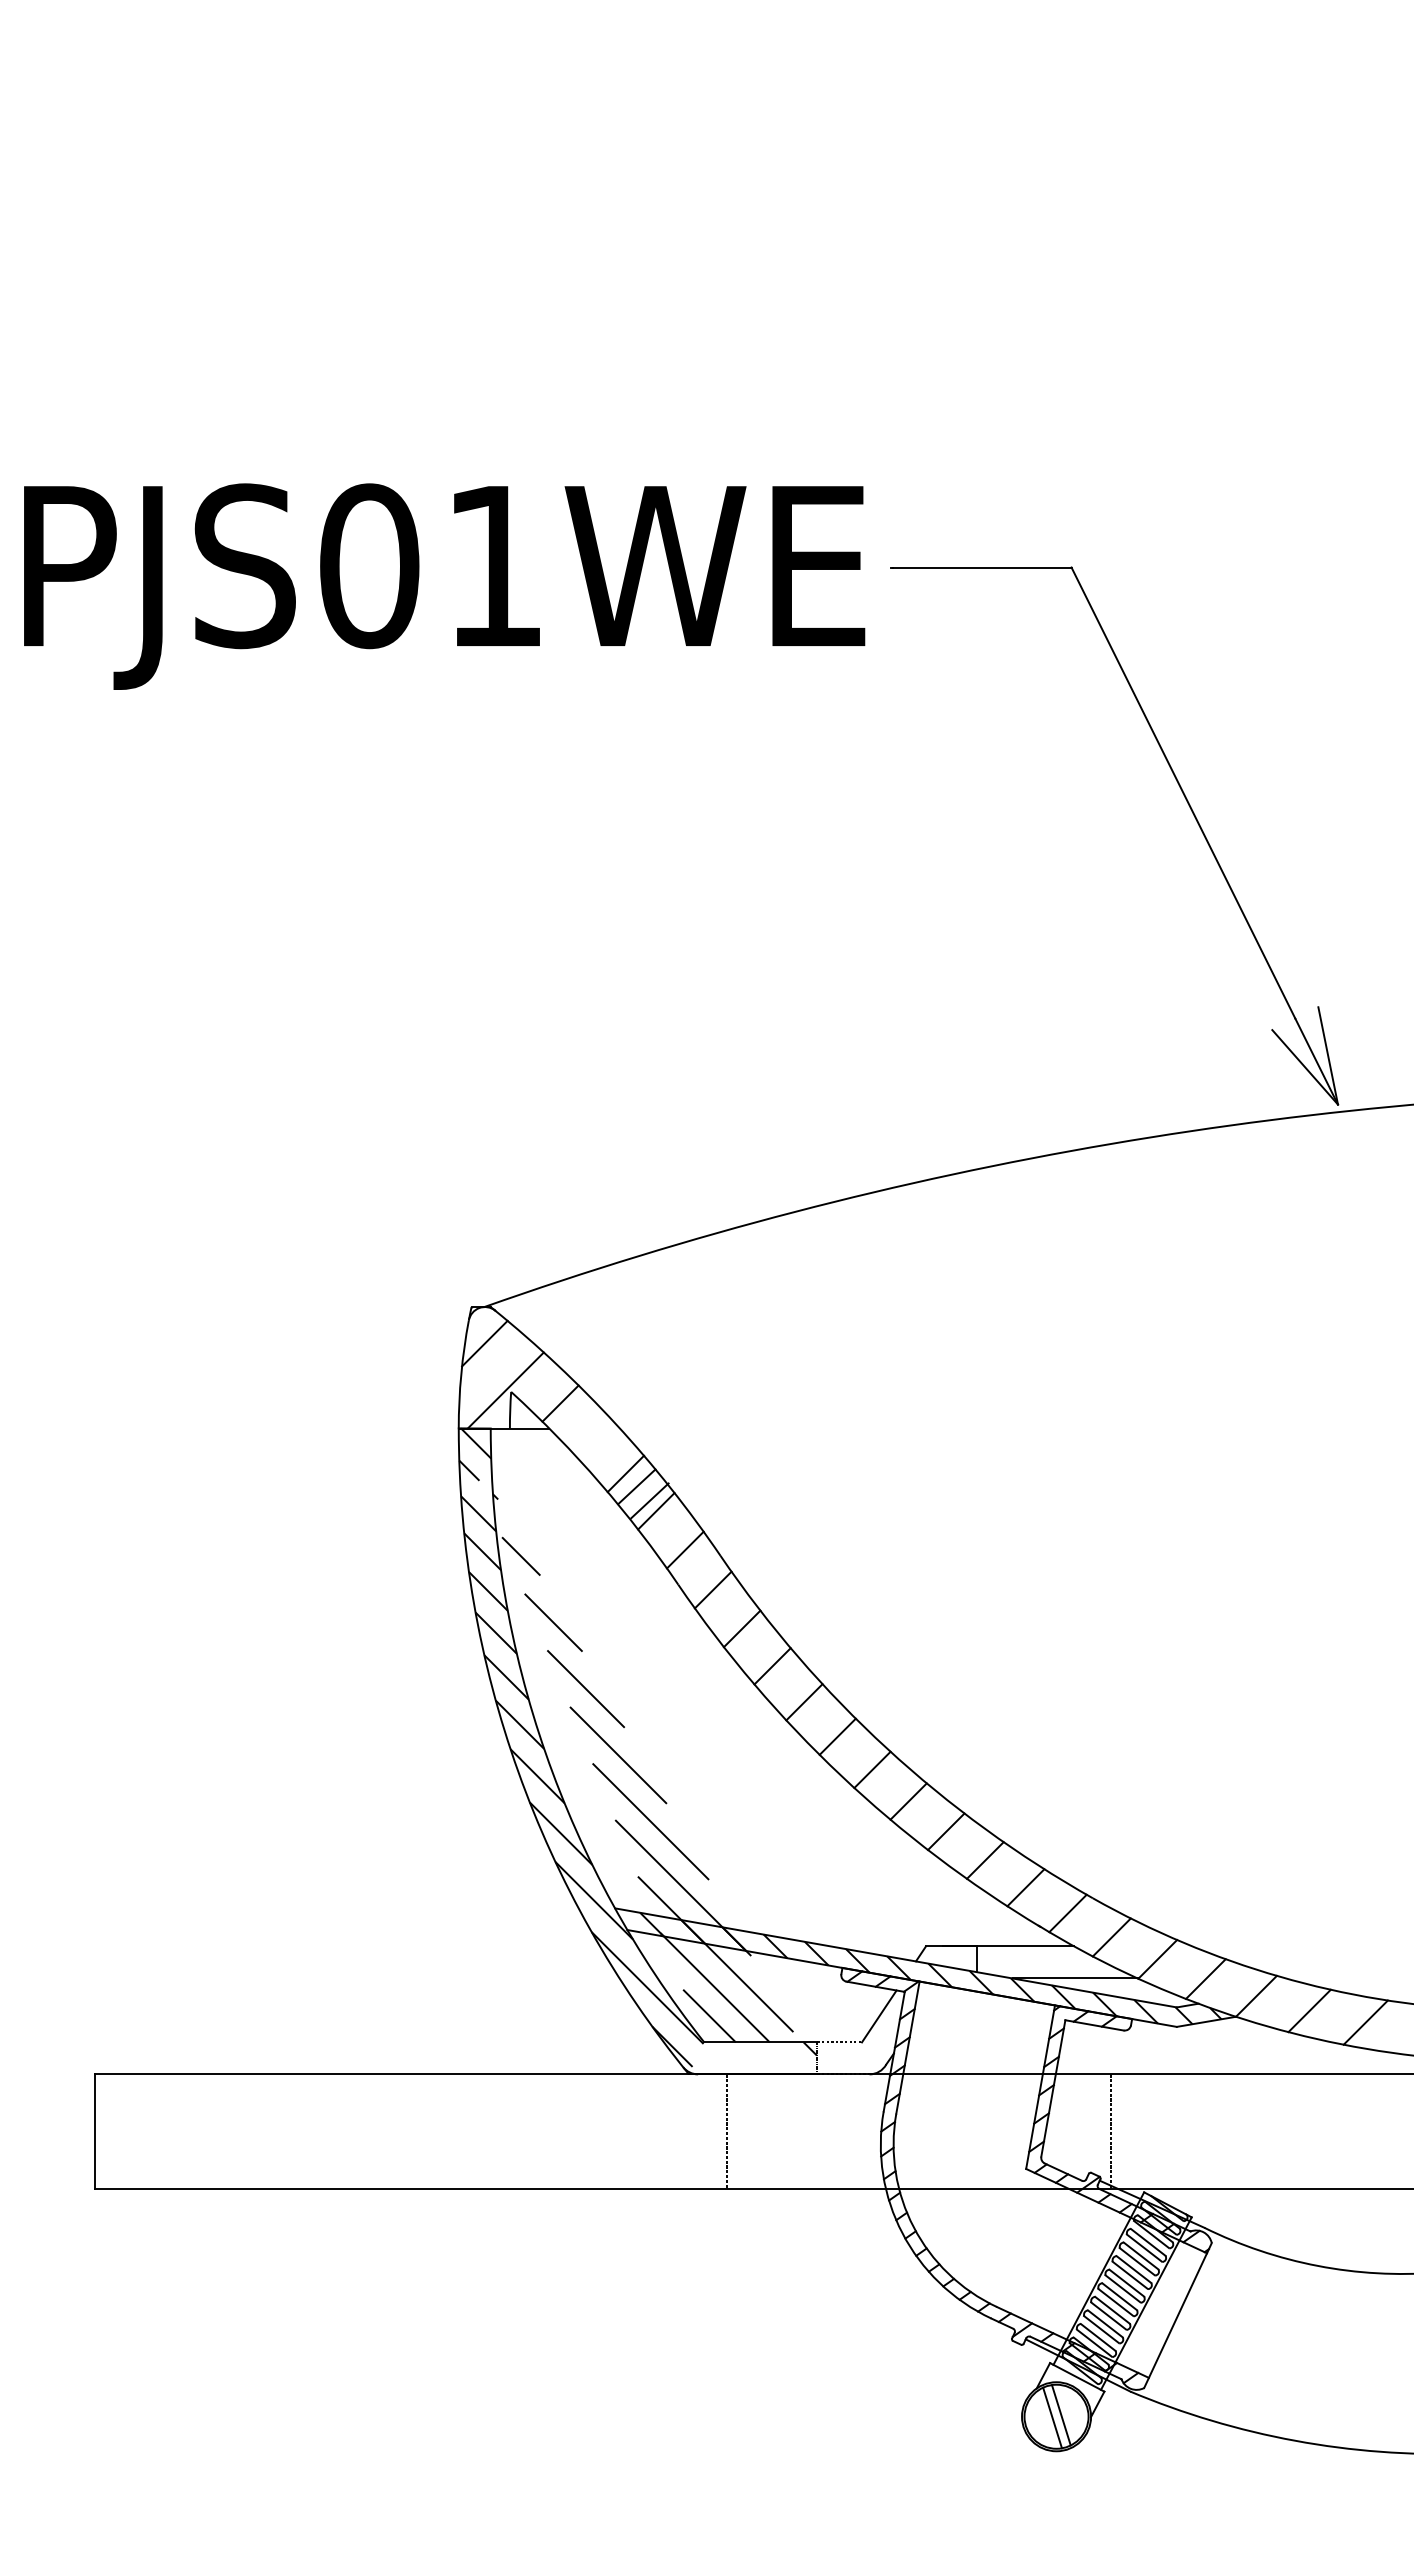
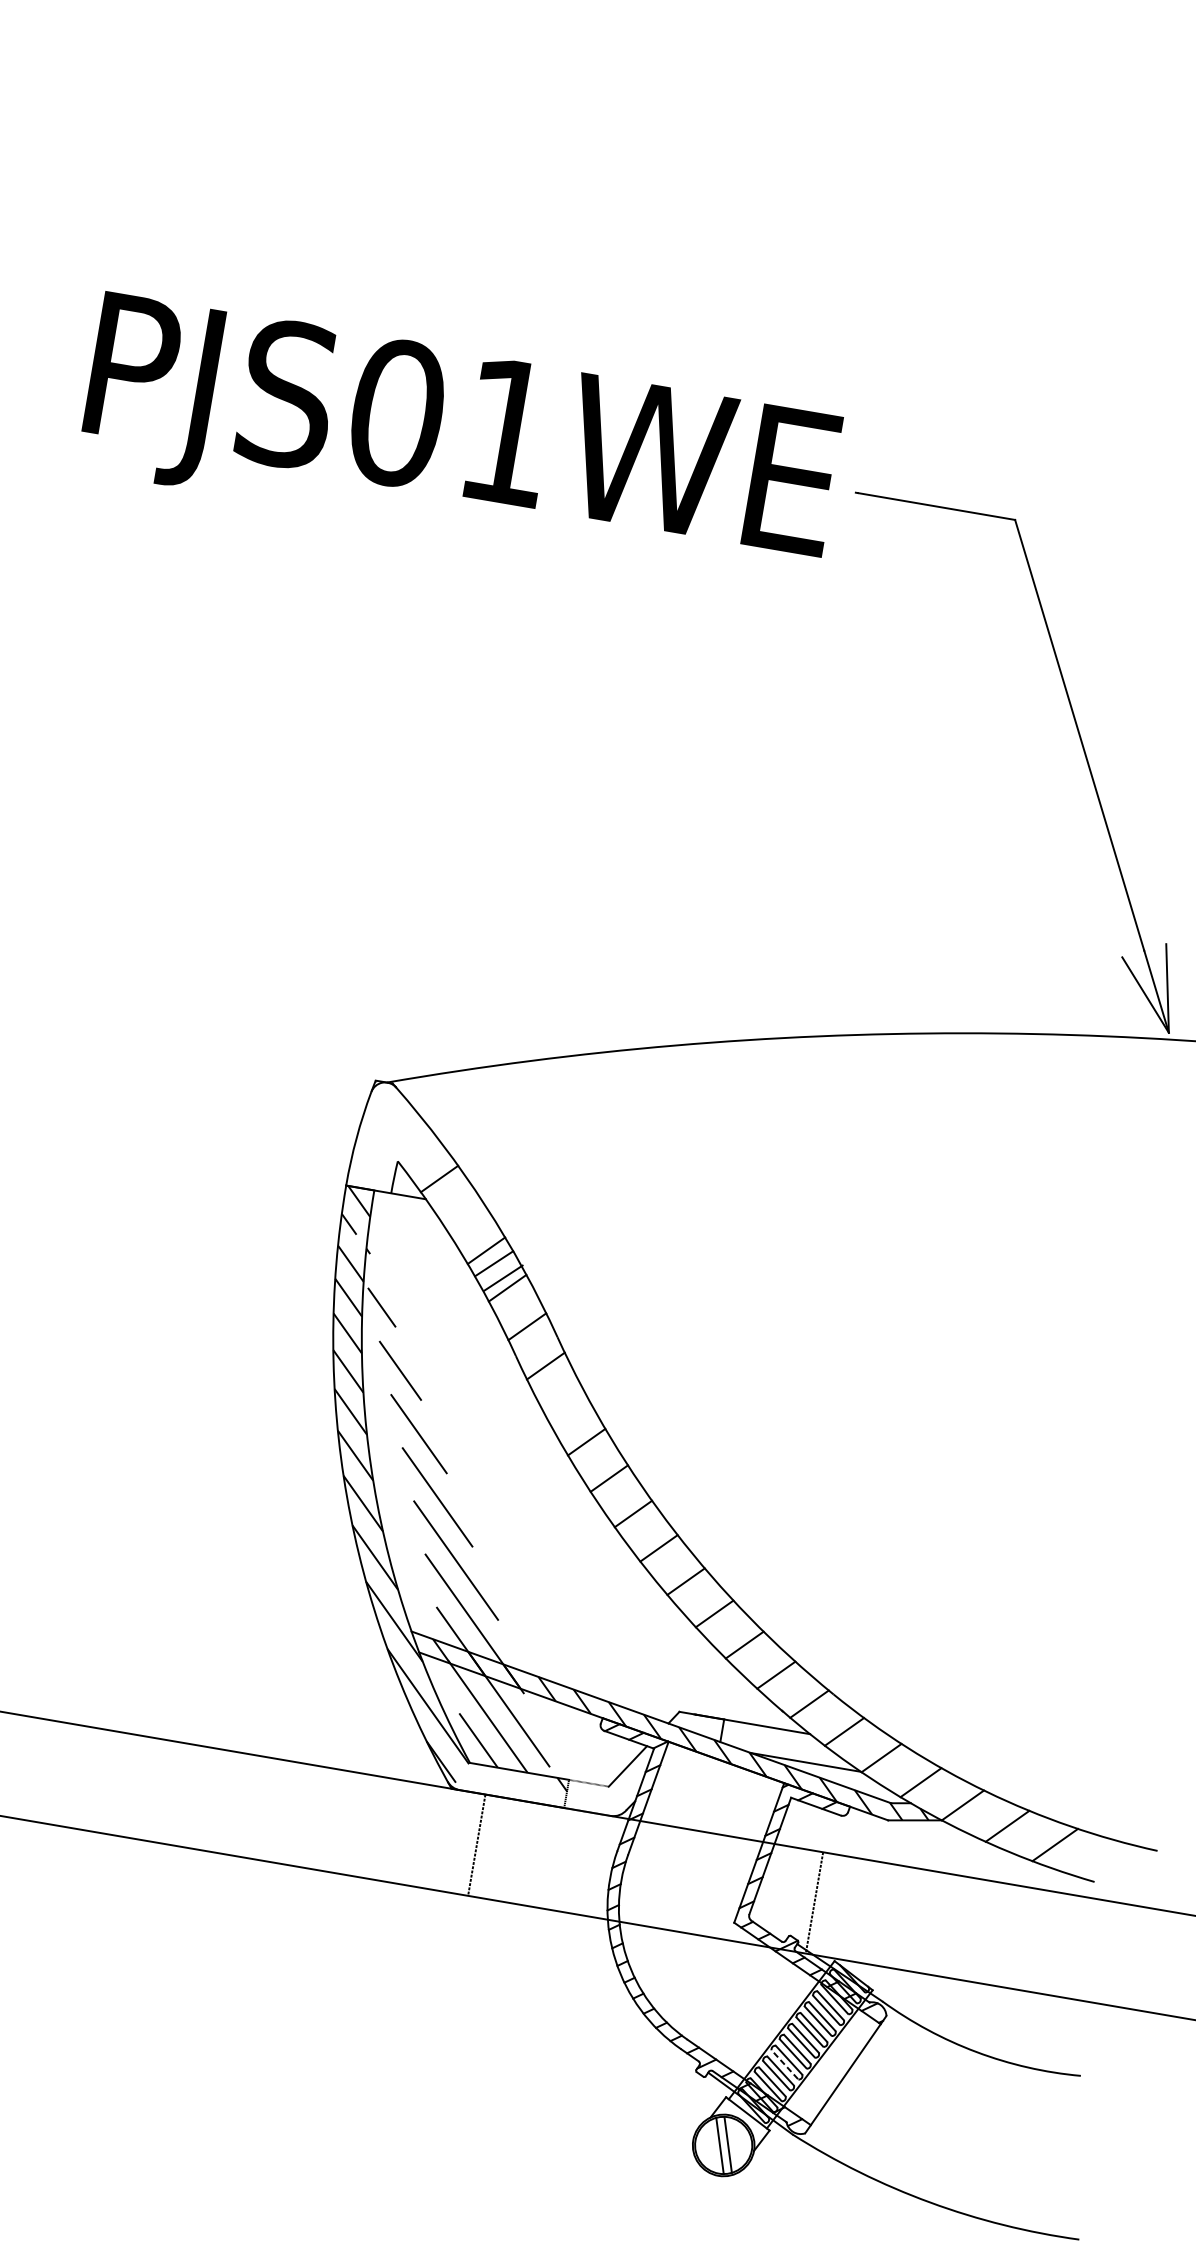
line: (484, 1343) -> (381, 1114), removed
line: (505, 1390) -> (393, 1159), removed
line: (741, 1628) -> (565, 1404), removed
line: (1108, 2315) -> (784, 2064), solid -> dashed

